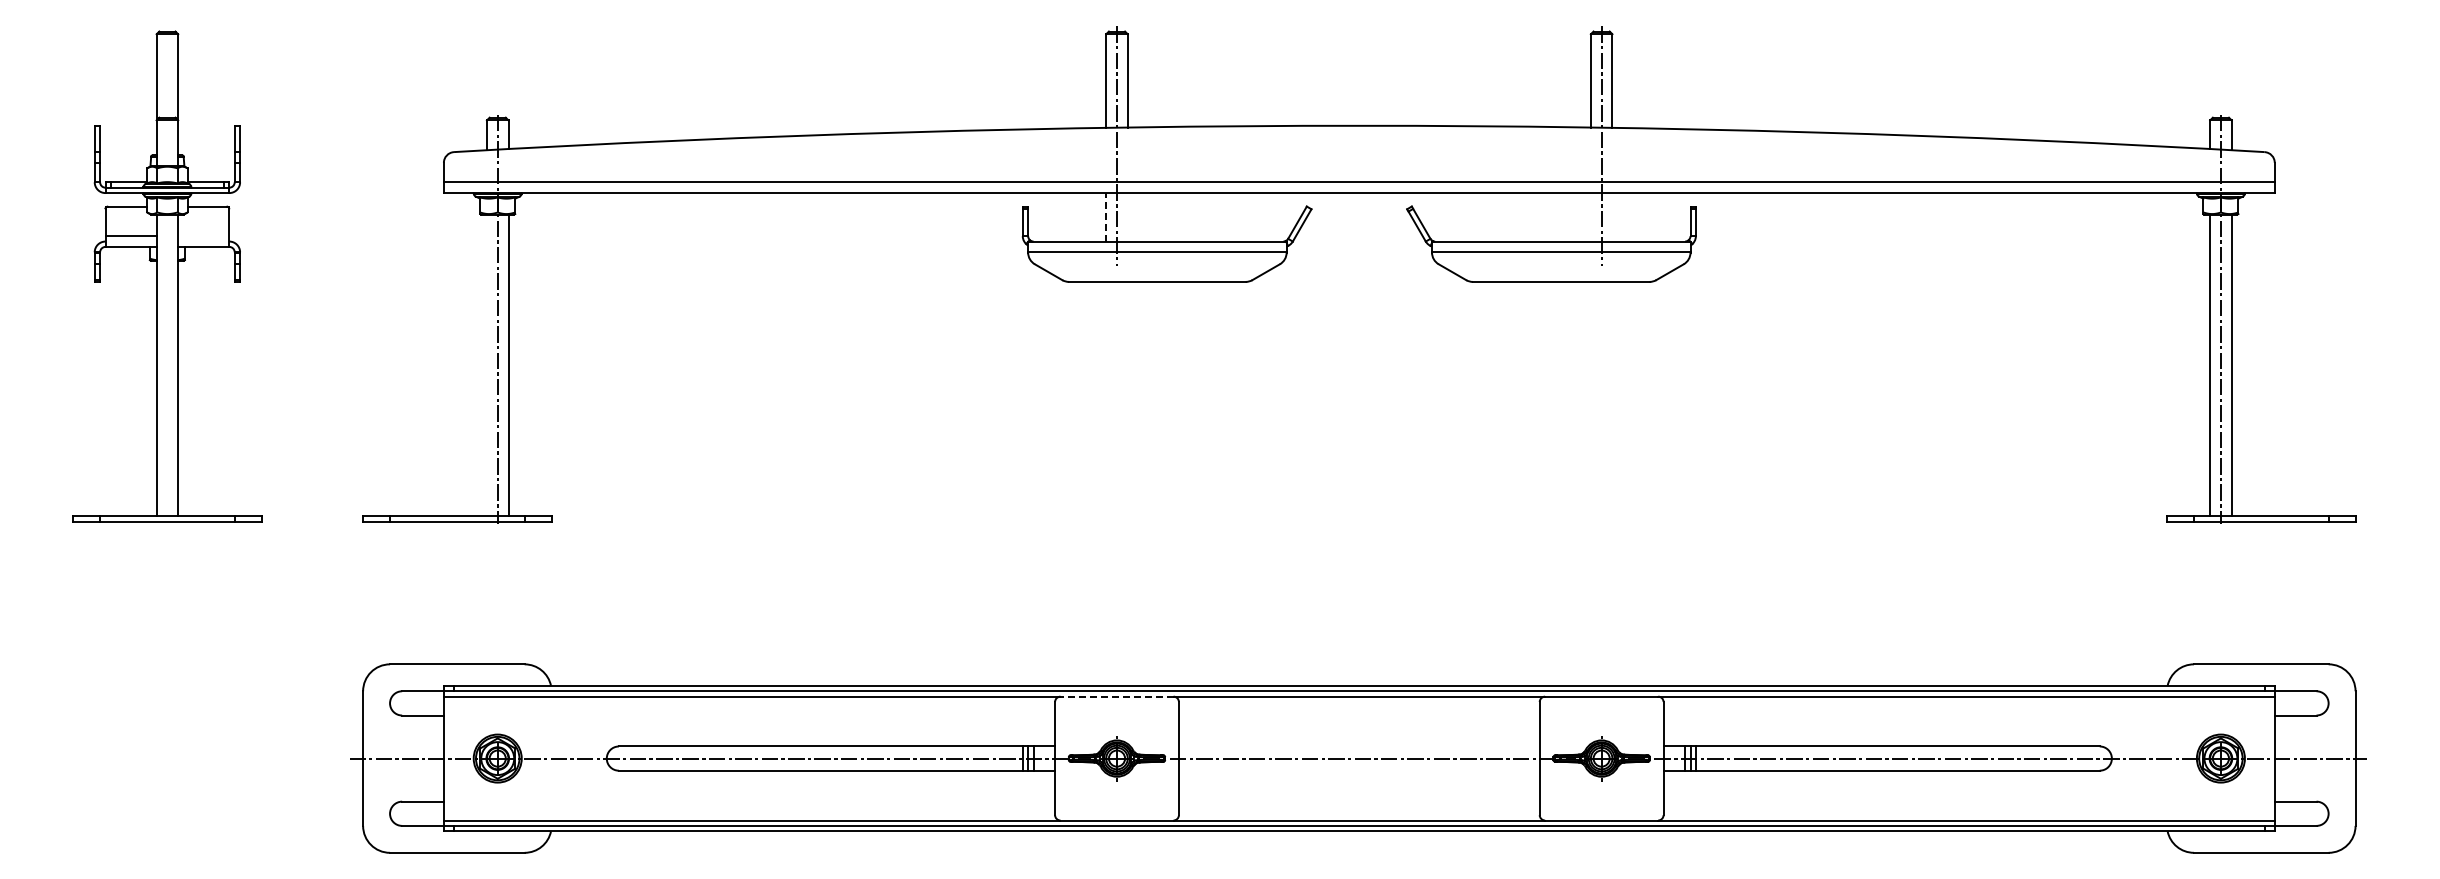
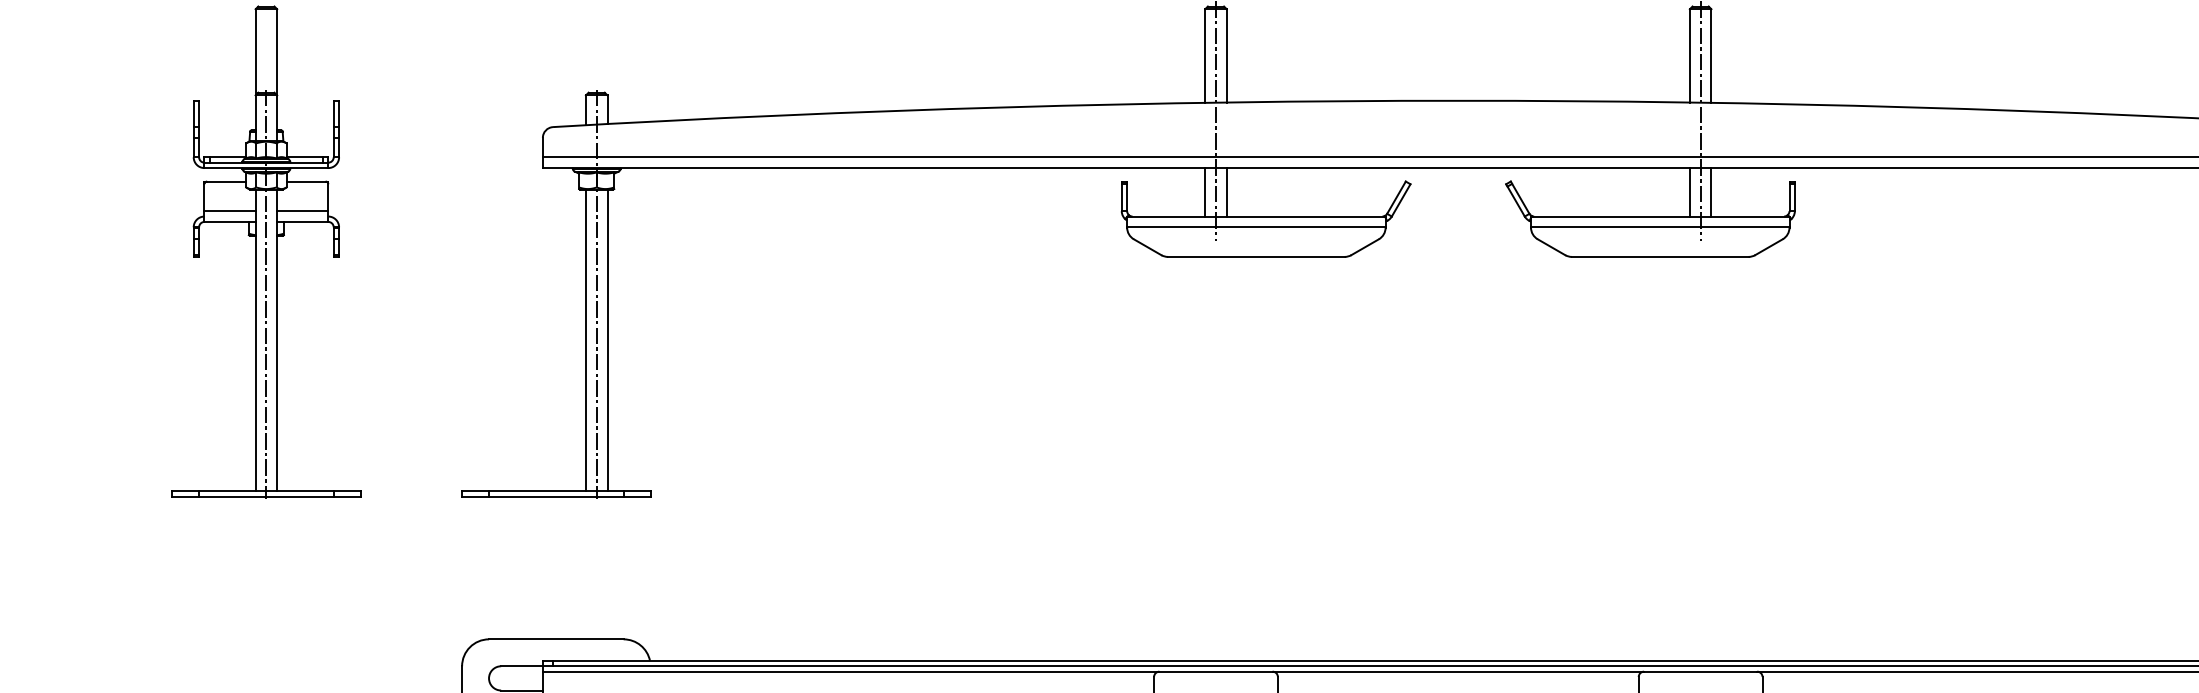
line: (1106, 216) -> (1205, 191), dashed -> solid
line: (1127, 217) -> (1226, 192), added
line: (1590, 217) -> (1689, 192), added
line: (1612, 217) -> (1711, 192), added
line: (203, 236) -> (302, 211), added
line: (167, 319) -> (266, 294), added
line: (486, 365) -> (585, 340), added
line: (1117, 696) -> (1216, 671), dashed -> solid

